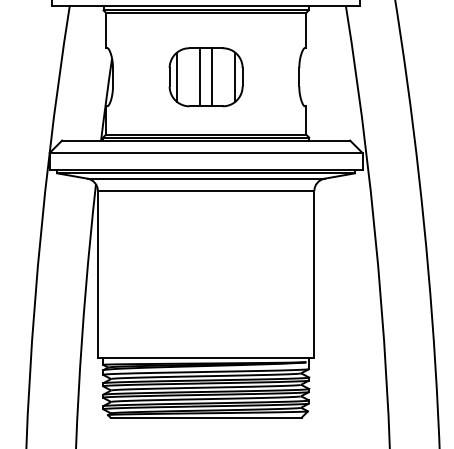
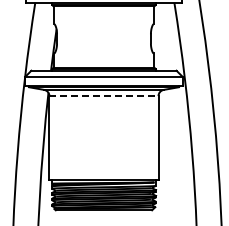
part: (205, 76) -> (103, 38), removed
line: (205, 191) -> (103, 96), solid -> dashed

